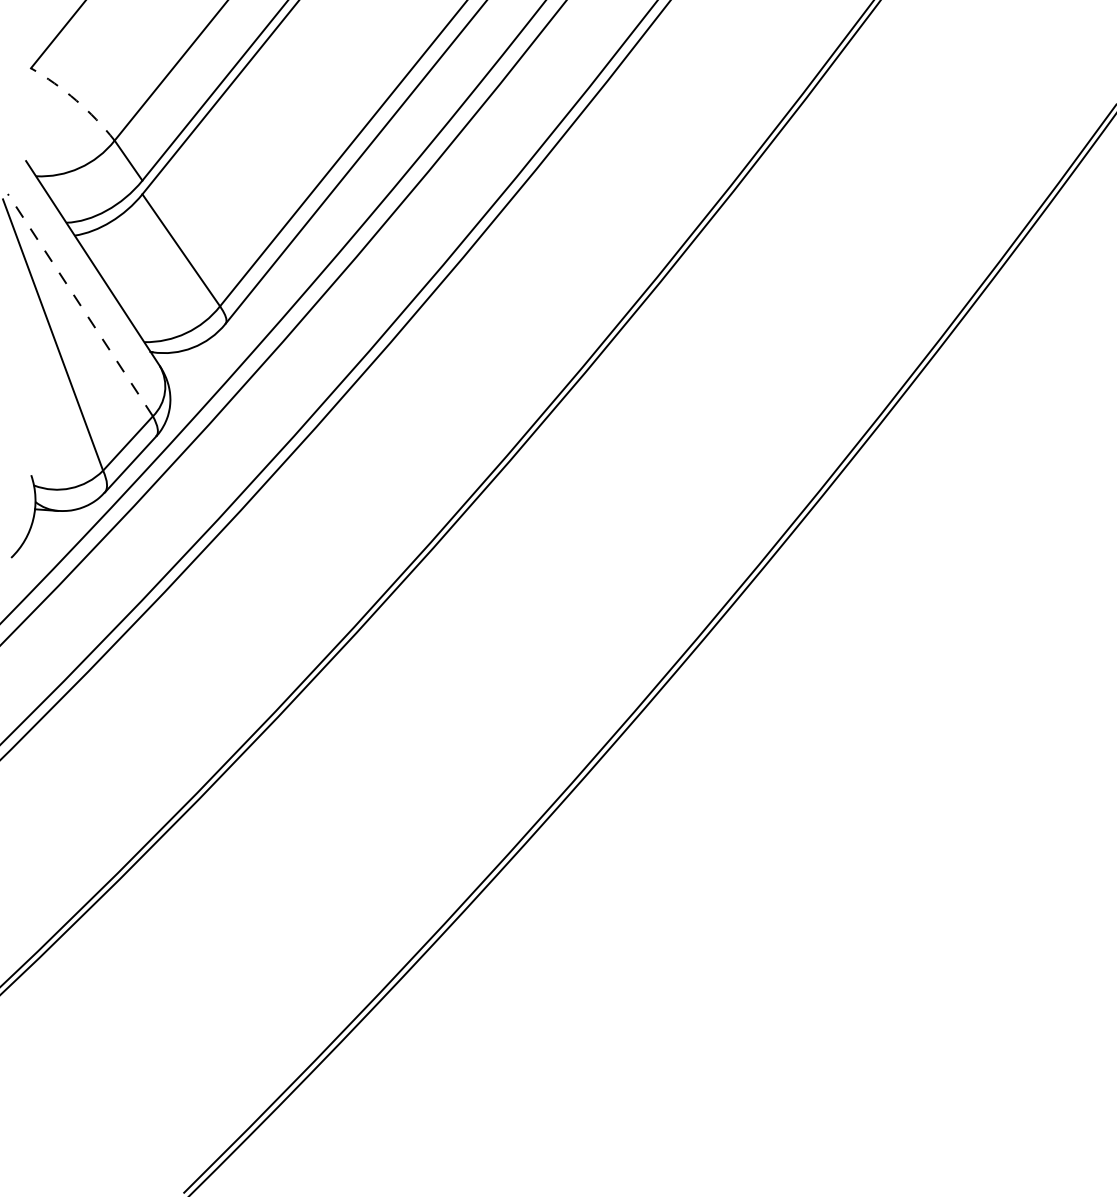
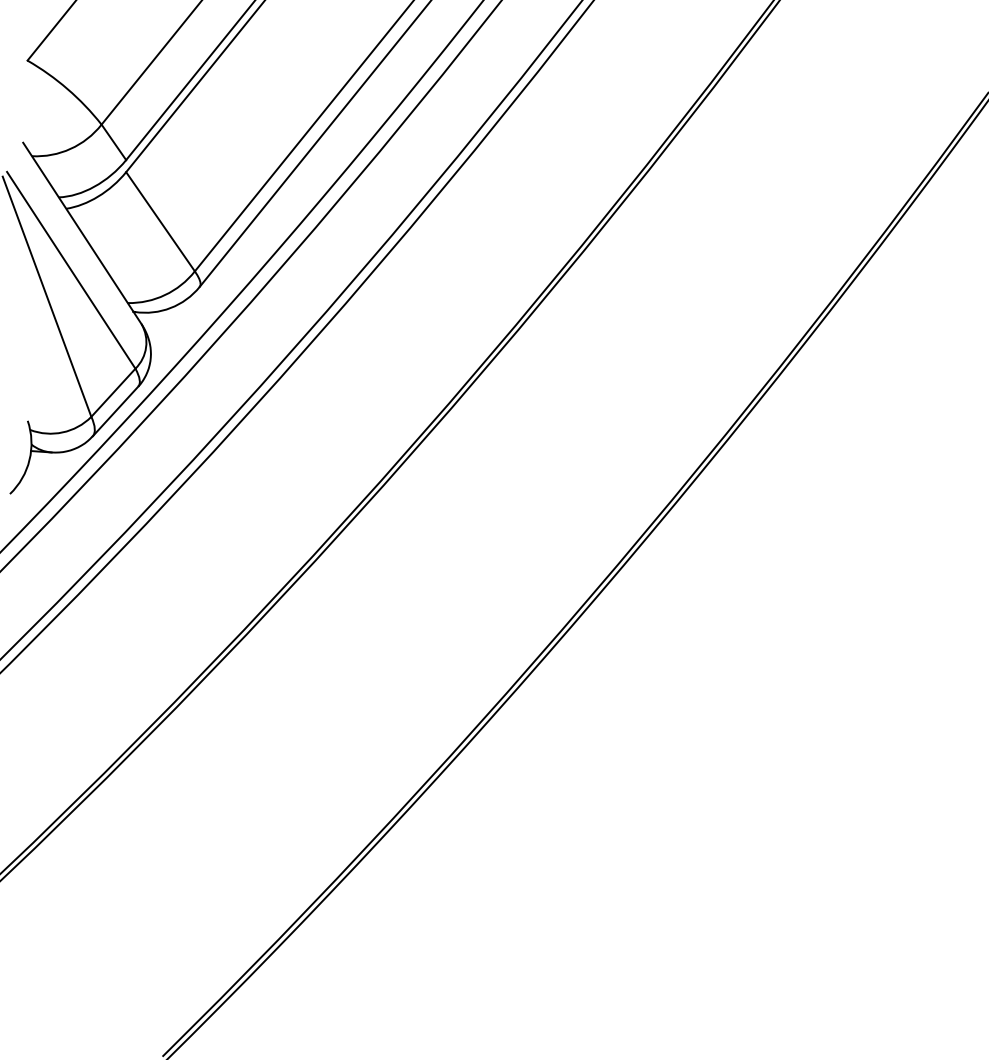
arc: (76, 100) -> (67, 89), dashed -> solid
line: (79, 304) -> (70, 269), dashed -> solid

